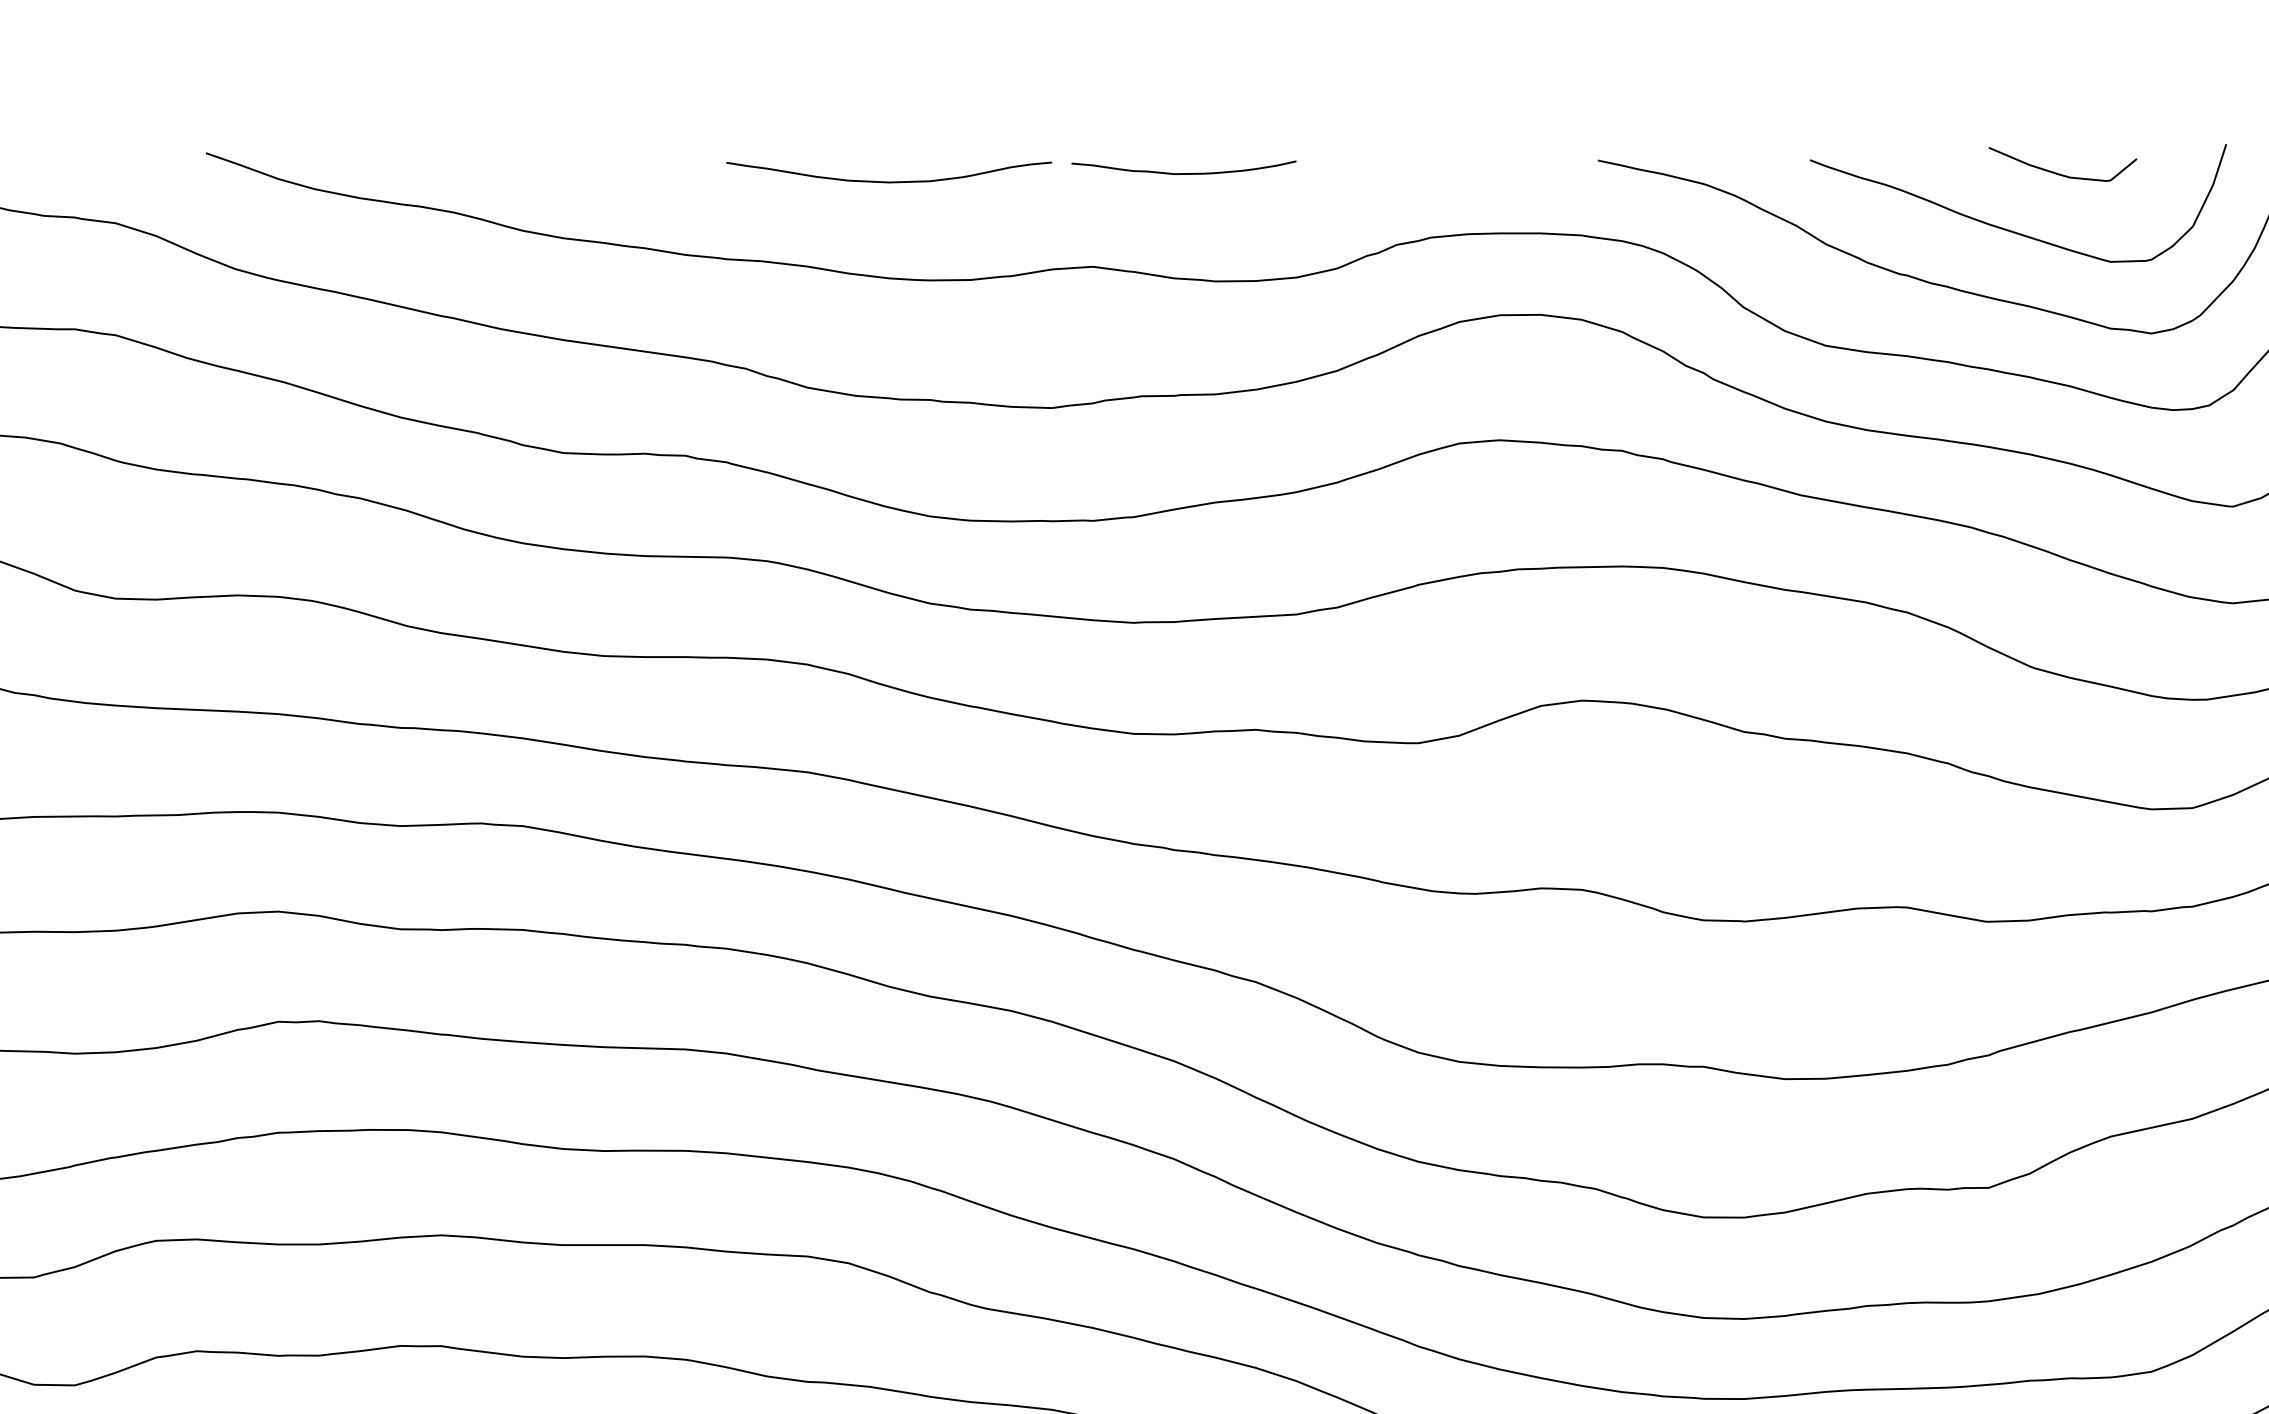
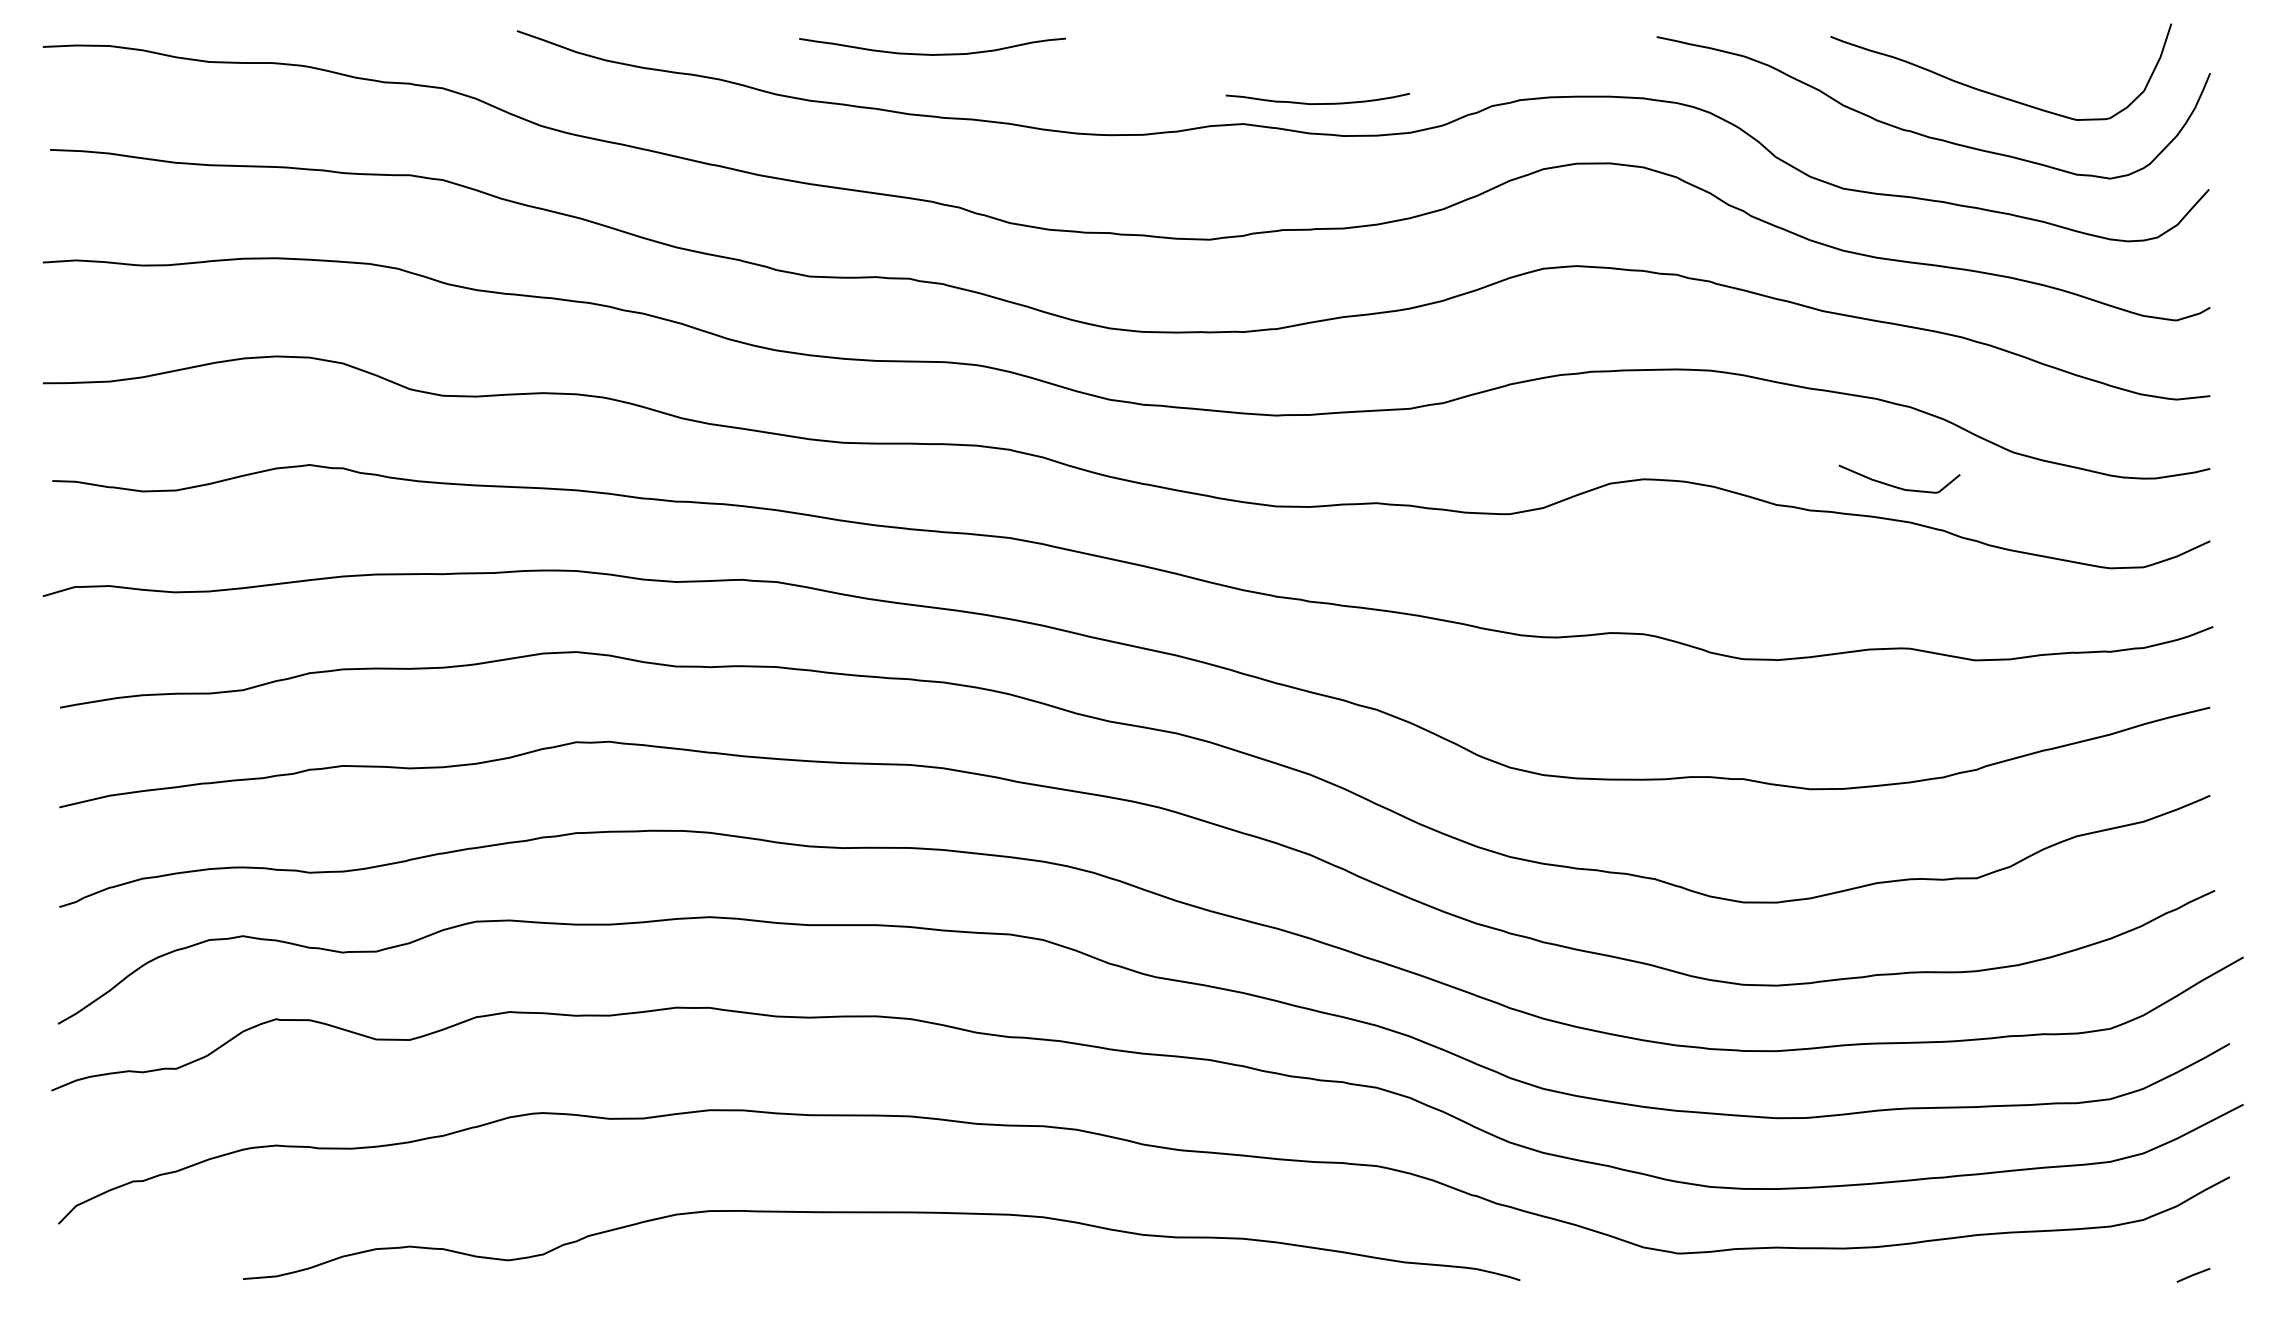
curve: (1183, 173) -> (1317, 103), moved
curve: (2060, 173) -> (1897, 486), moved
curve: (889, 181) -> (932, 54), moved

